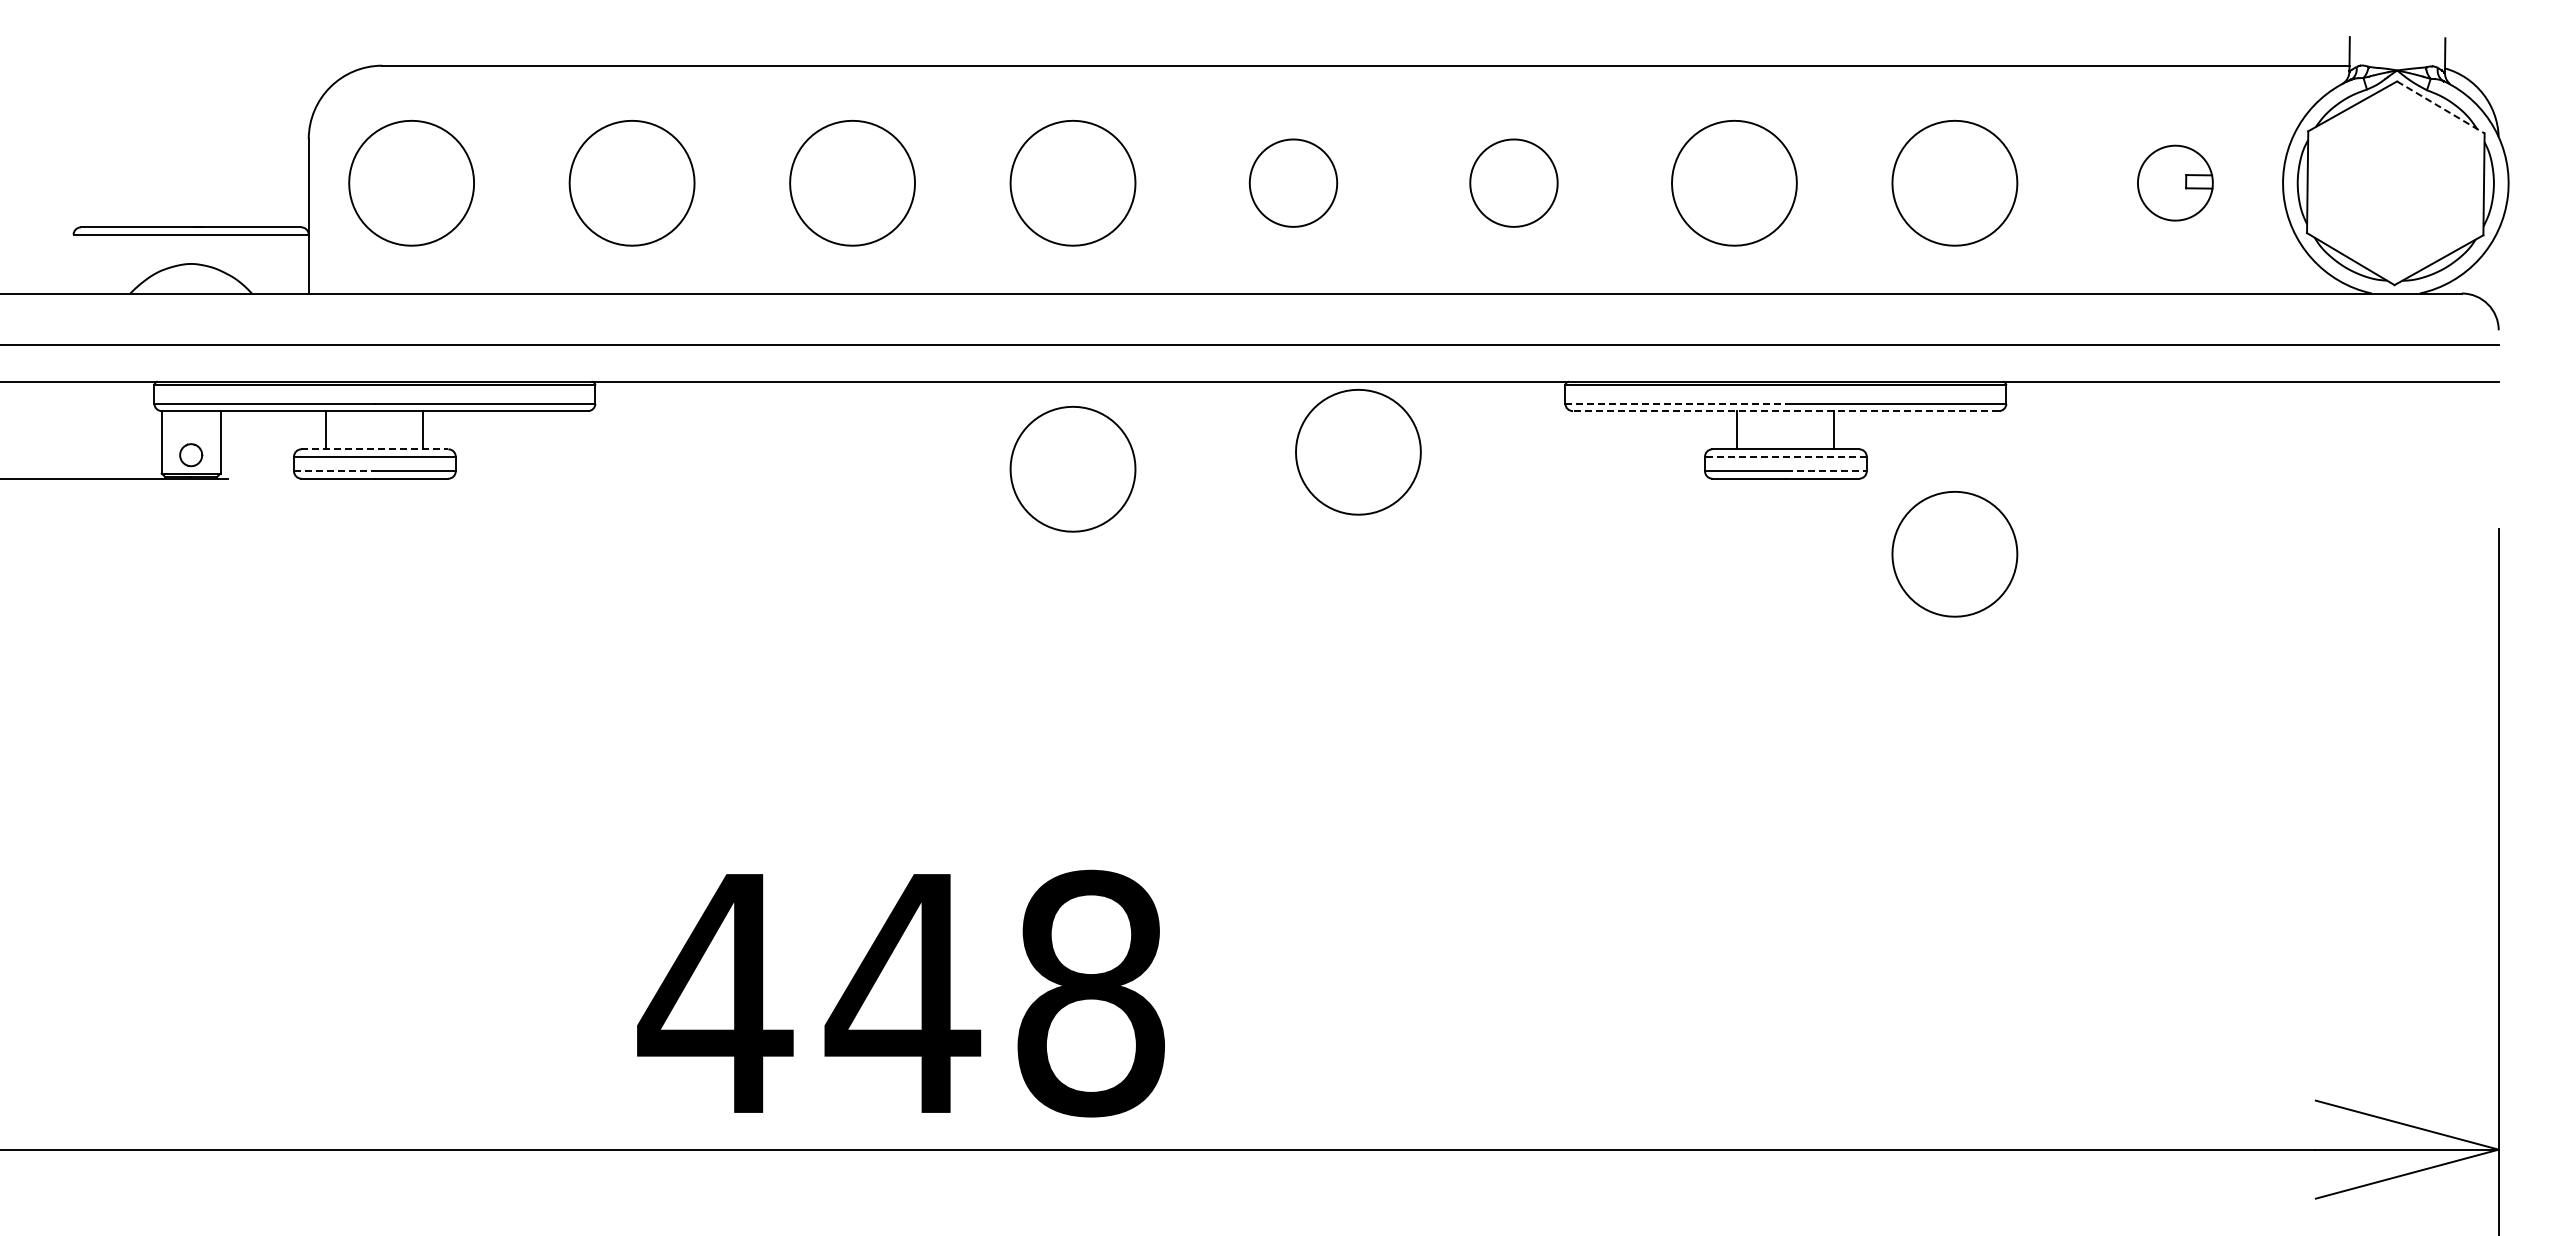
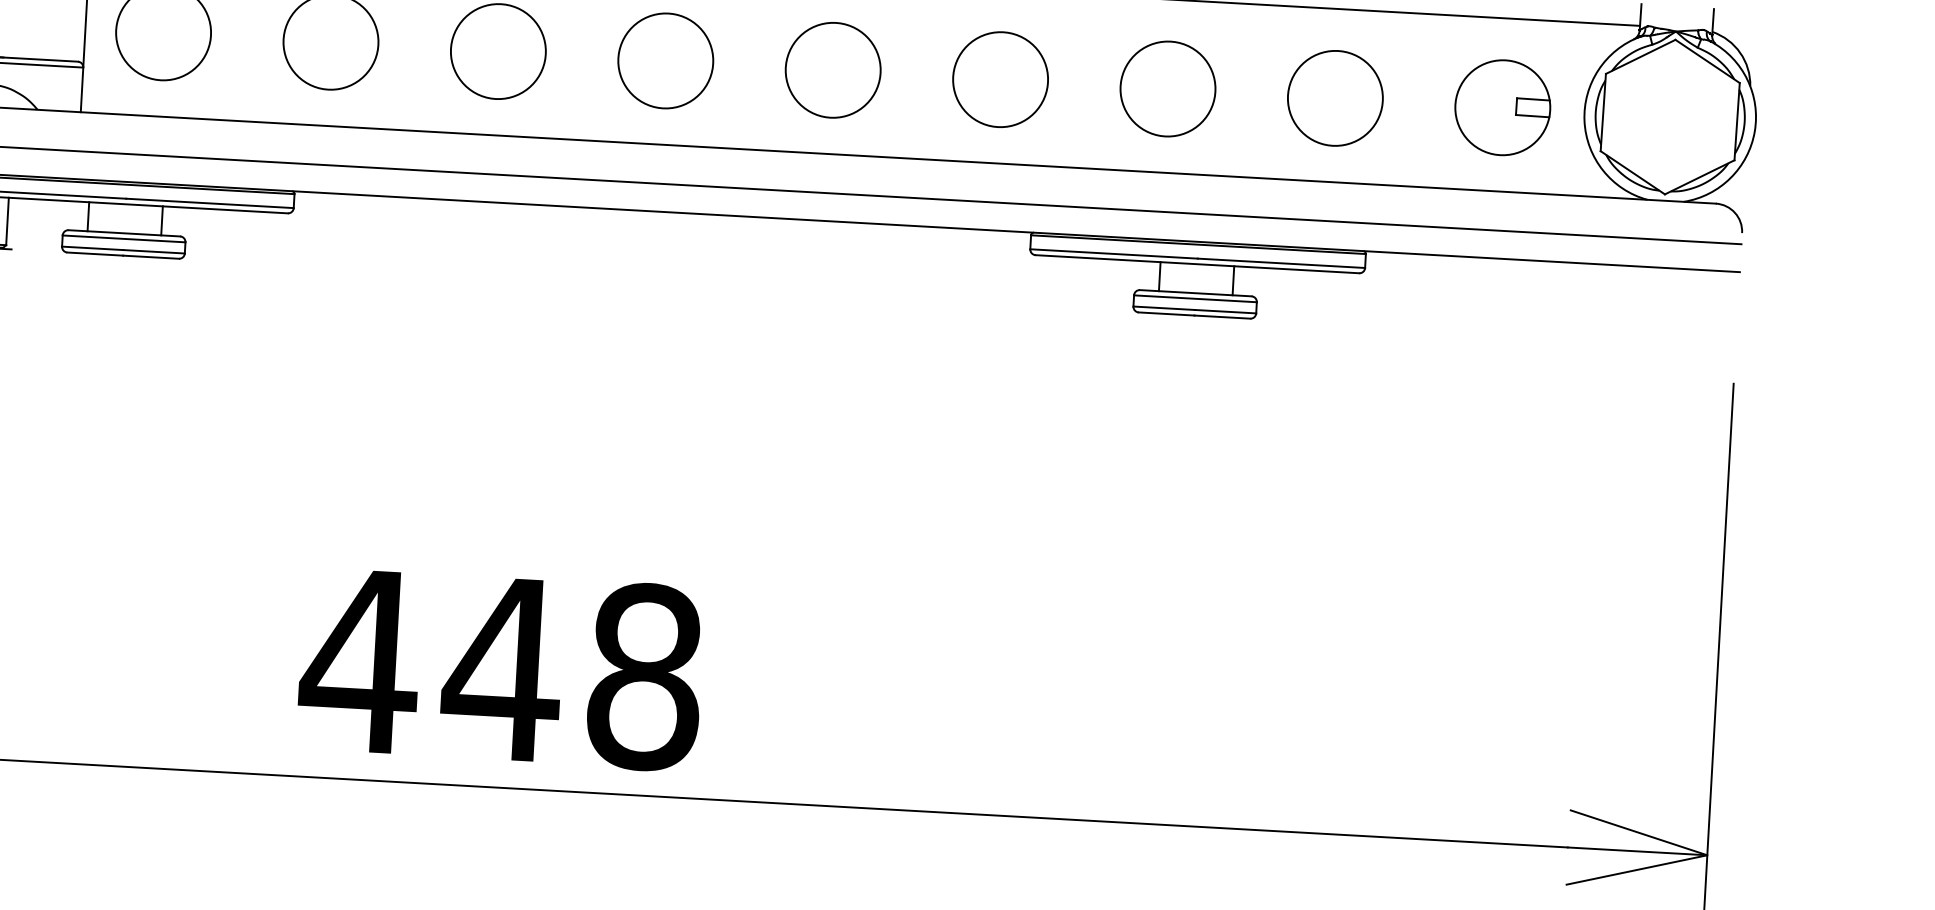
line: (2440, 107) -> (1707, 61), dashed -> solid
part: (1293, 182) -> (833, 69), size x1.43
part: (1513, 182) -> (1000, 79), size x1.43
part: (2175, 182) -> (1502, 107), size x1.67
line: (1676, 403) -> (1114, 253), dashed -> solid
line: (1785, 411) -> (1197, 264), dashed -> solid
line: (375, 449) -> (124, 233), dashed -> solid
part: (1358, 451) -> (871, 276), removed
line: (1785, 456) -> (1195, 298), dashed -> solid
part: (1072, 468) -> (653, 277), removed
line: (334, 471) -> (92, 248), dashed -> solid
line: (1826, 471) -> (1225, 311), dashed -> solid
part: (1954, 553) -> (1319, 379), removed

